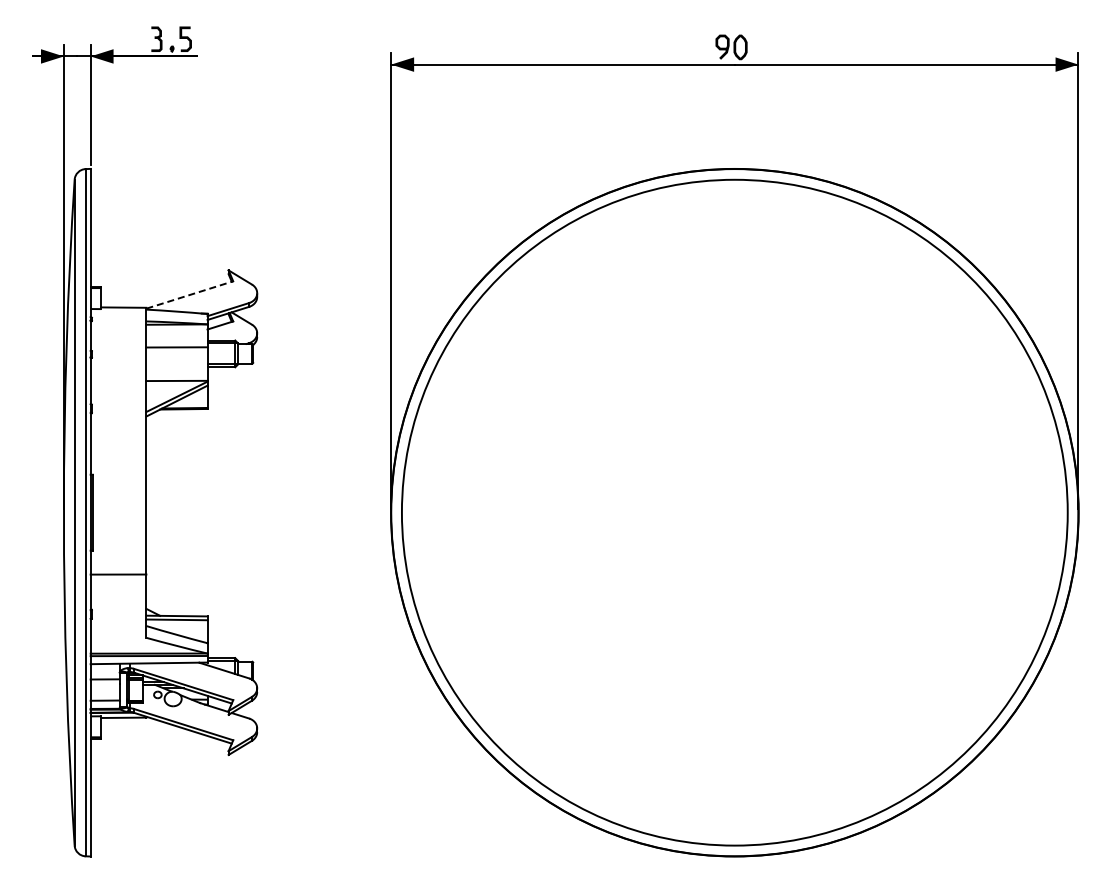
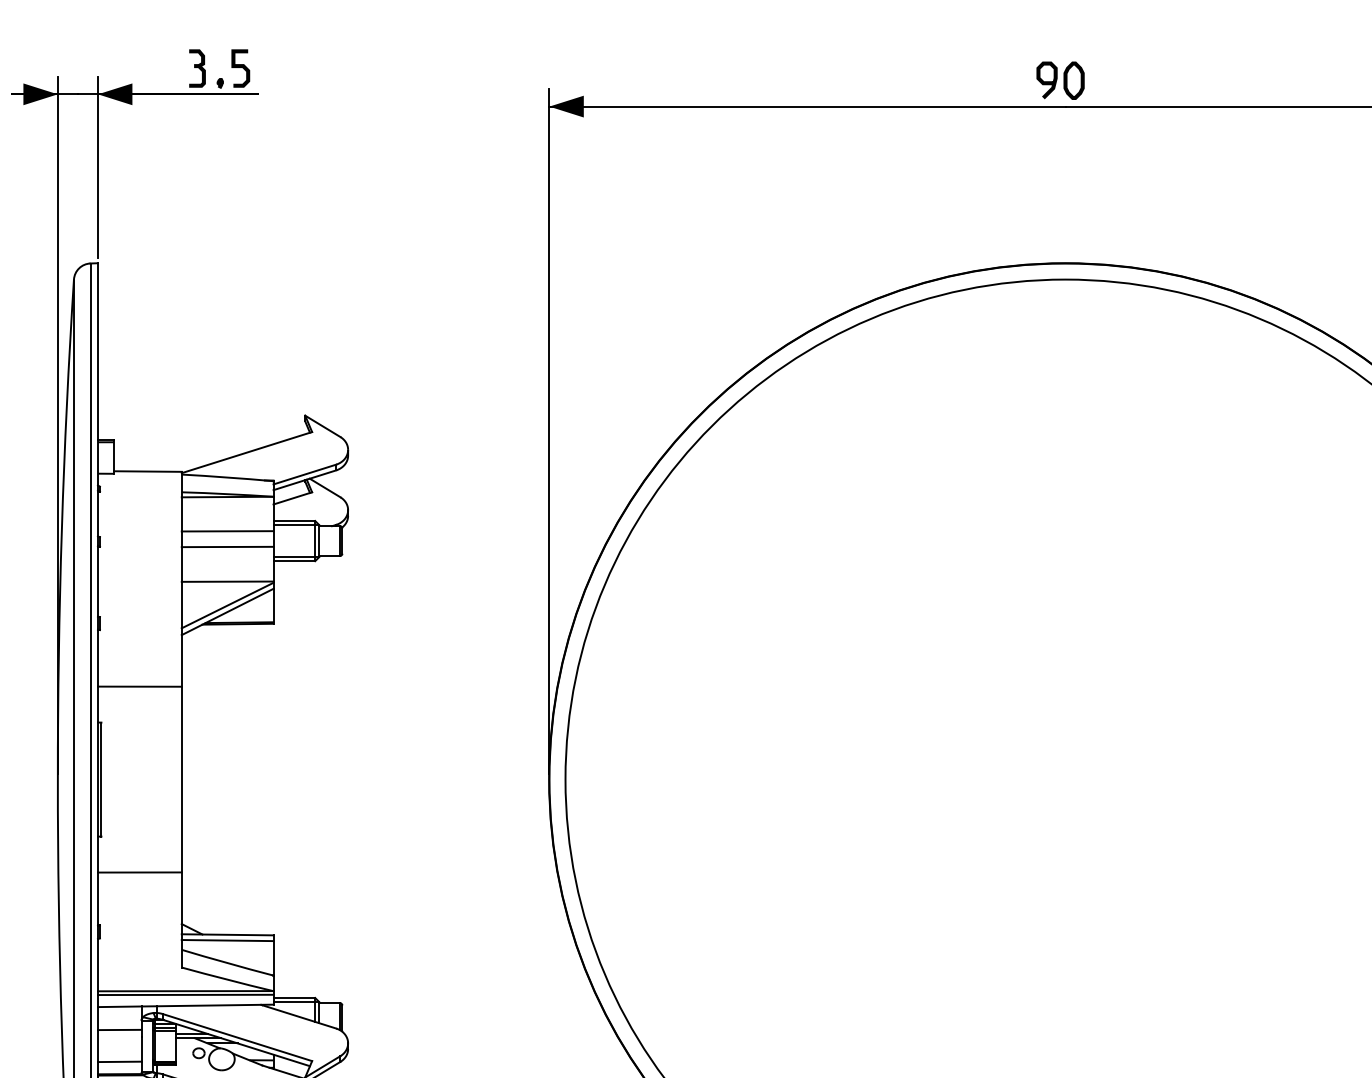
line: (189, 295) -> (246, 453), dashed -> solid
line: (176, 357) -> (226, 546), added
line: (118, 450) -> (139, 686), added

